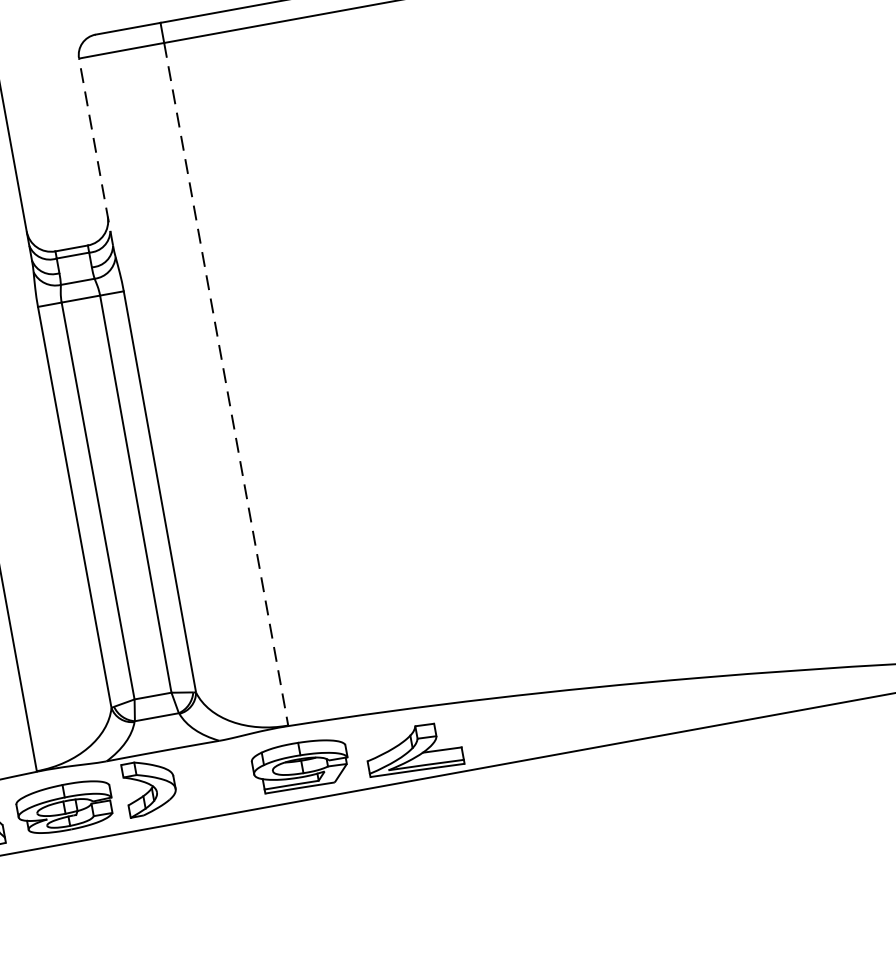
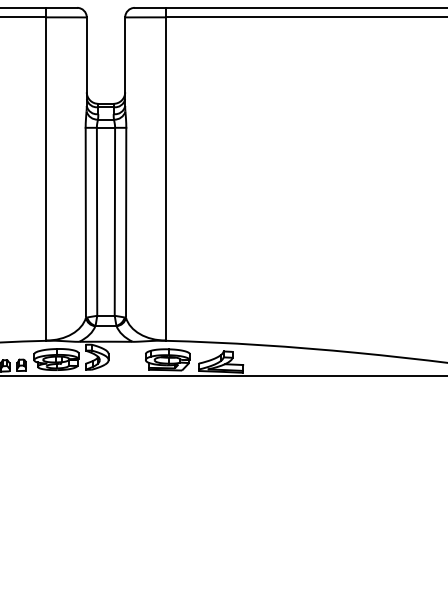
line: (96, 151) -> (125, 61), dashed -> solid
line: (226, 383) -> (165, 178), dashed -> solid

